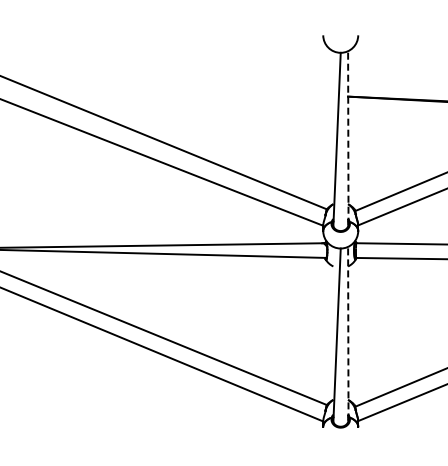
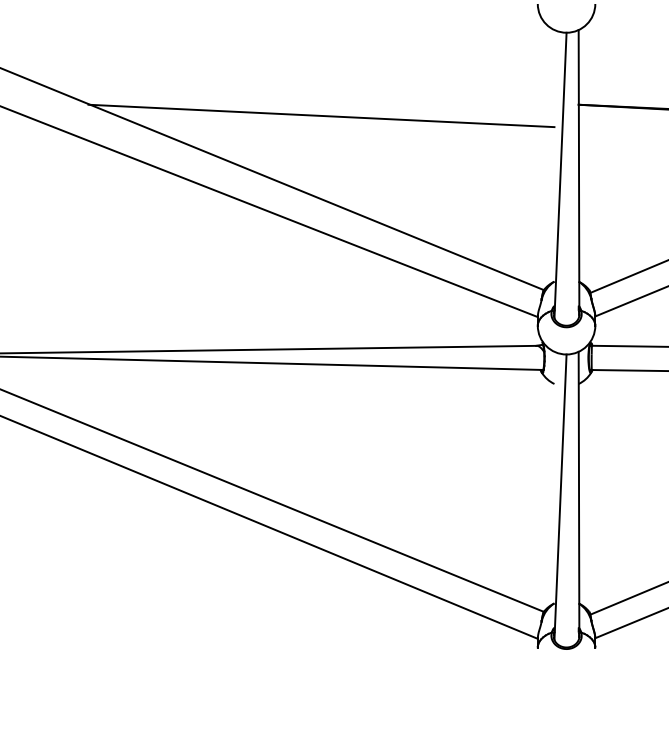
line: (191, 103) -> (321, 116), added
line: (348, 137) -> (579, 171), dashed -> solid
line: (348, 333) -> (579, 494), dashed -> solid

